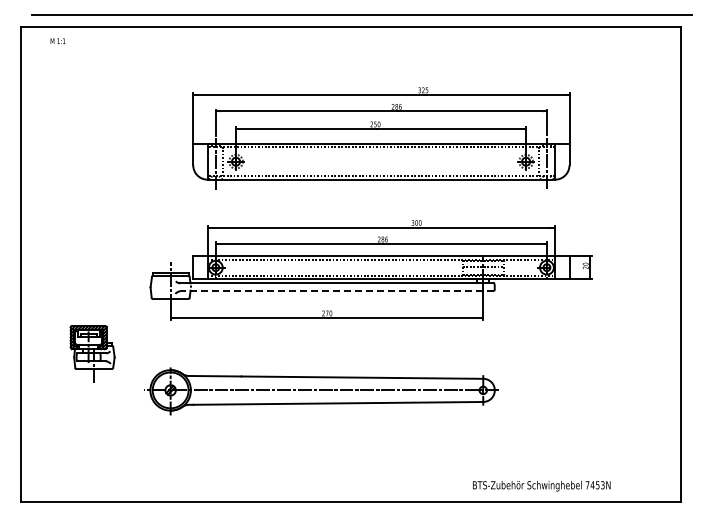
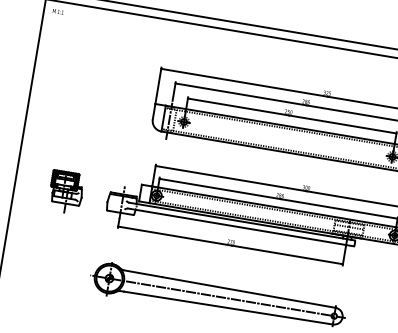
text: (57, 40) -> (58, 11), moved
line: (336, 291) -> (240, 227), dashed -> solid
part: (92, 353) -> (66, 192), moved

